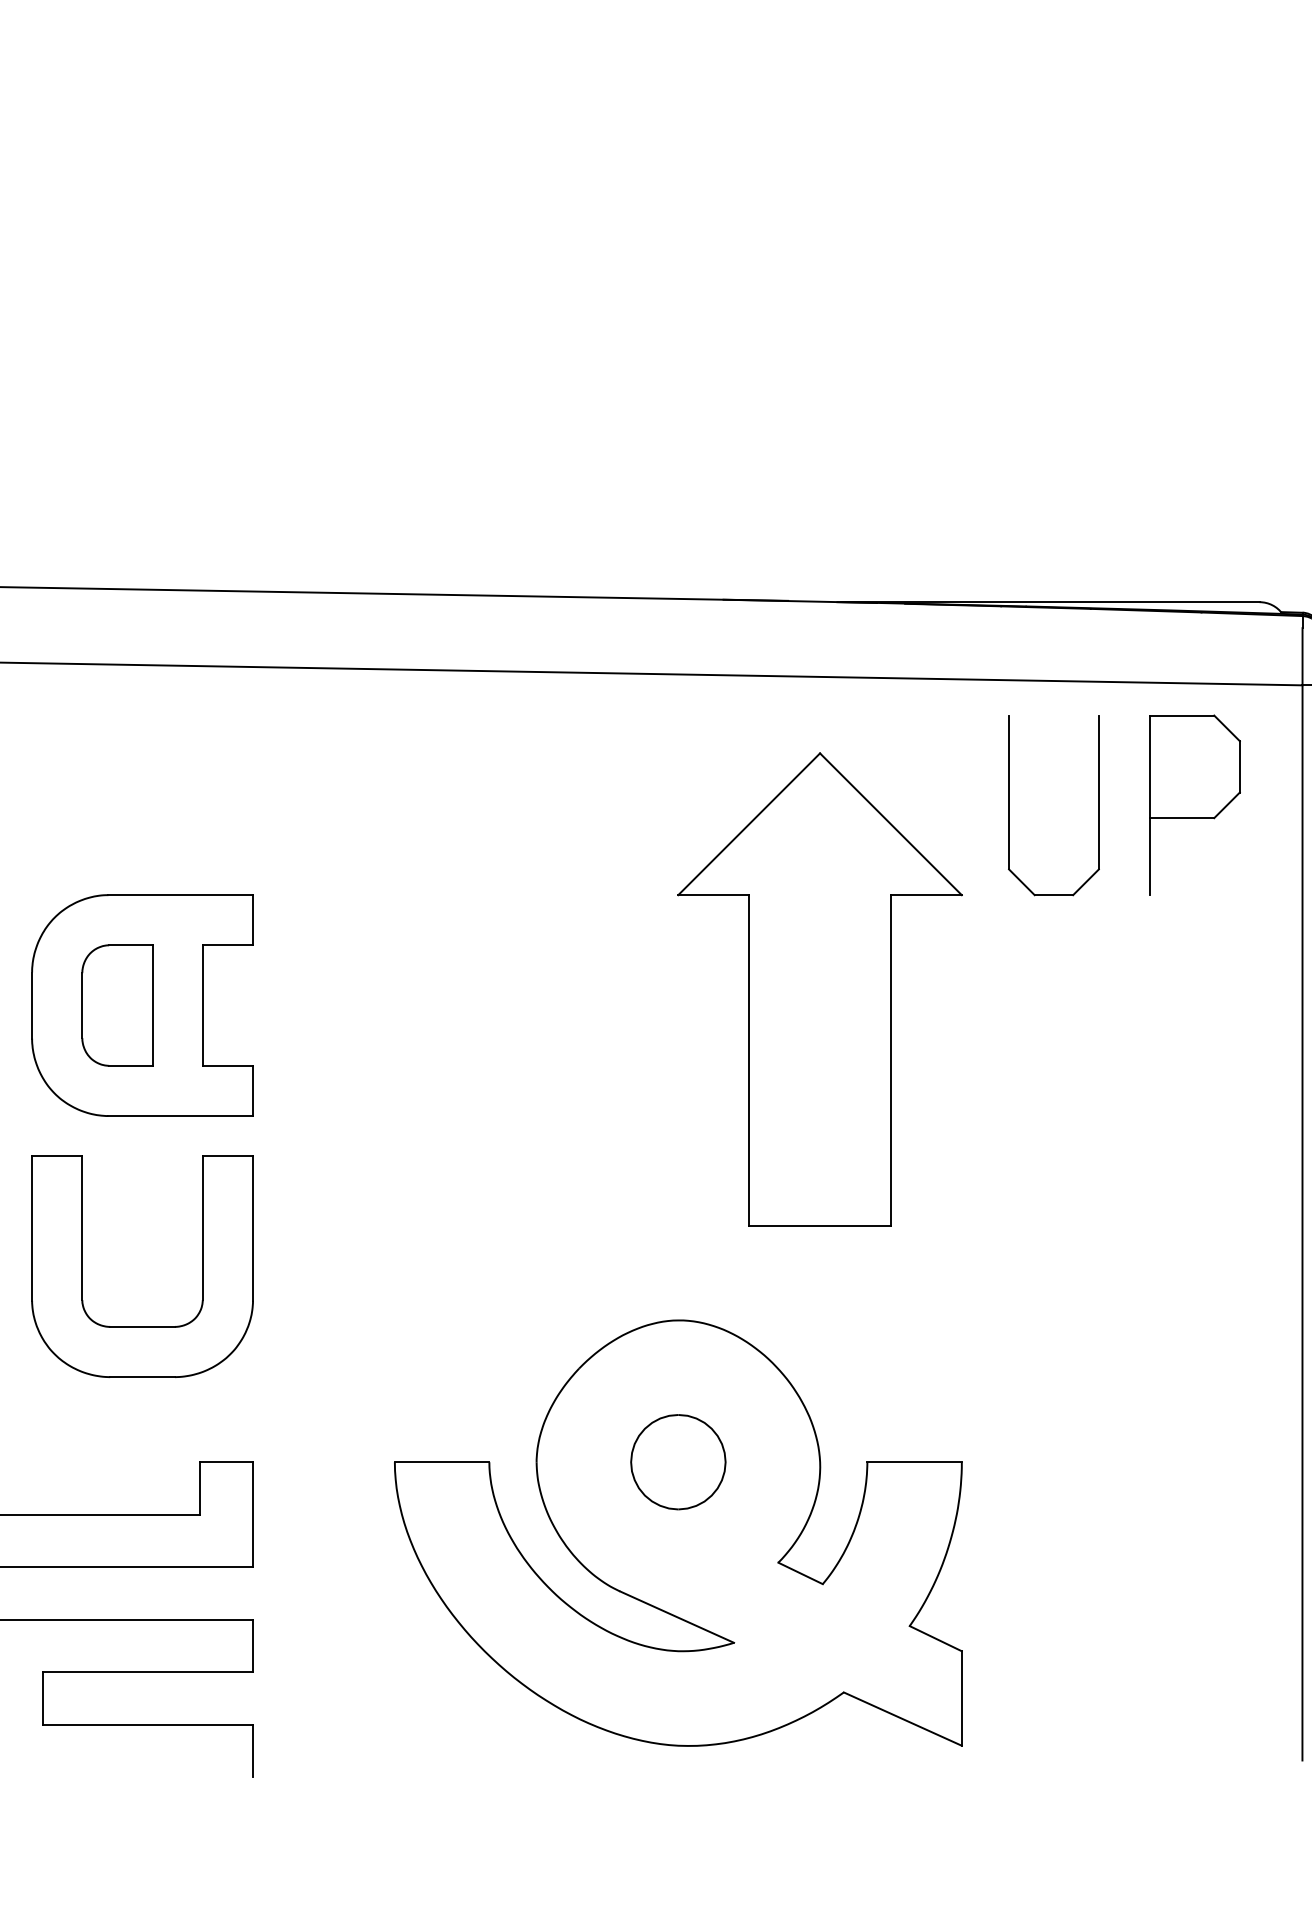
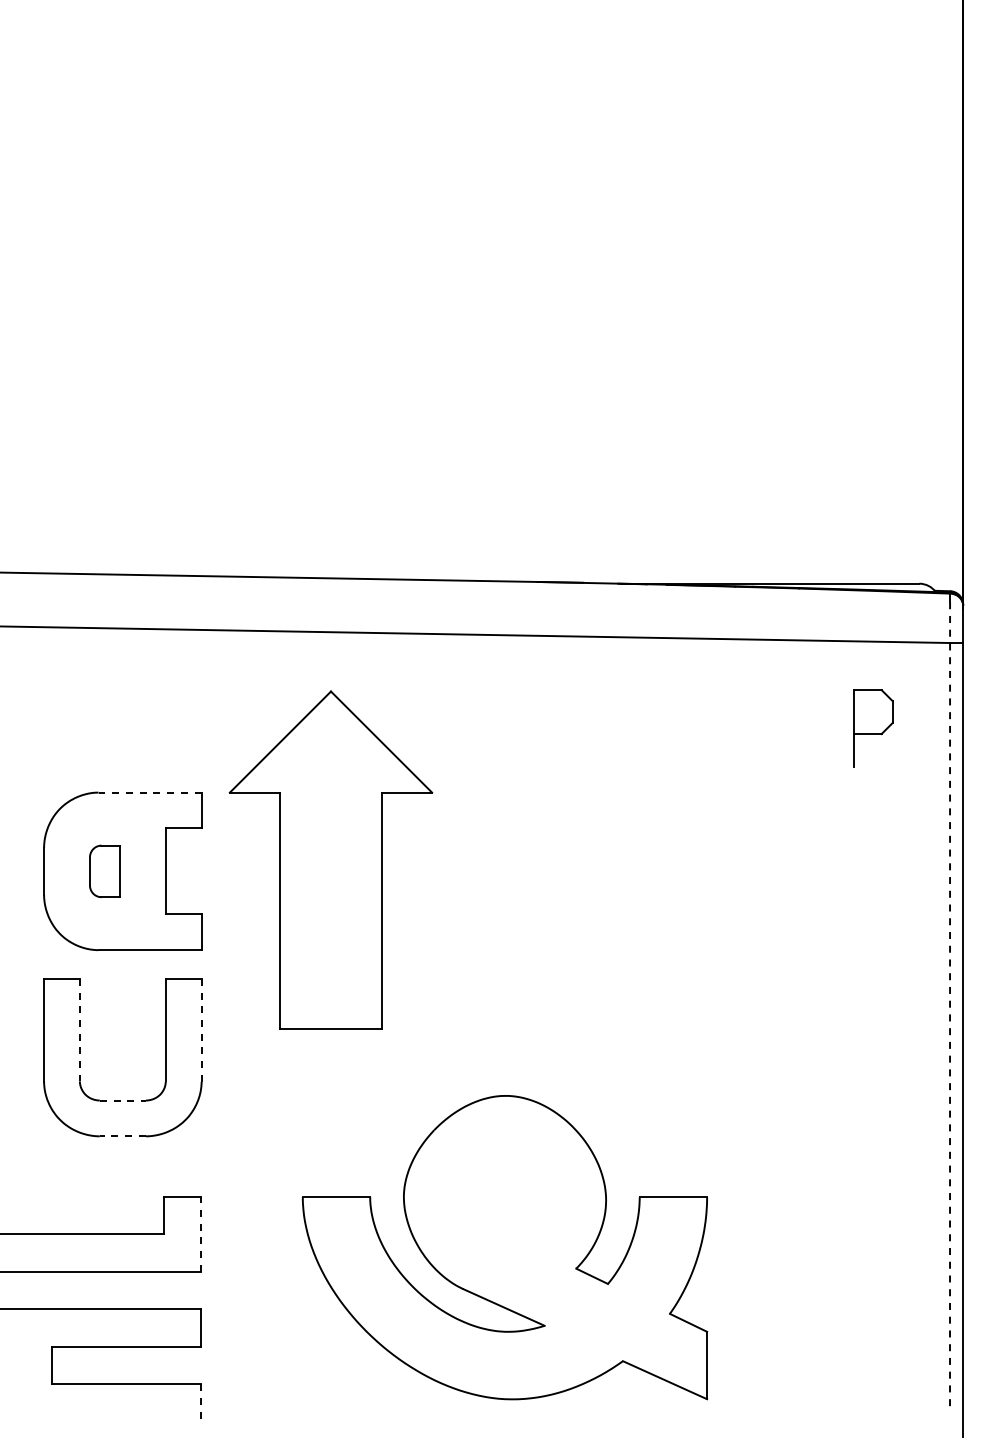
part: (1010, 805) -> (741, 728), removed
part: (1195, 805) -> (873, 728), size x0.6
line: (181, 894) -> (150, 792), solid -> dashed
part: (819, 988) -> (330, 859), moved
part: (116, 1005) -> (104, 871), size x0.6
line: (1303, 1193) -> (950, 1005), solid -> dashed
line: (81, 1228) -> (79, 1030), solid -> dashed
line: (252, 1228) -> (201, 1030), solid -> dashed
line: (143, 1326) -> (123, 1100), solid -> dashed
line: (142, 1377) -> (122, 1136), solid -> dashed
part: (677, 1461) -> (504, 1196), removed
line: (252, 1513) -> (201, 1233), solid -> dashed
line: (252, 1750) -> (201, 1402), solid -> dashed

